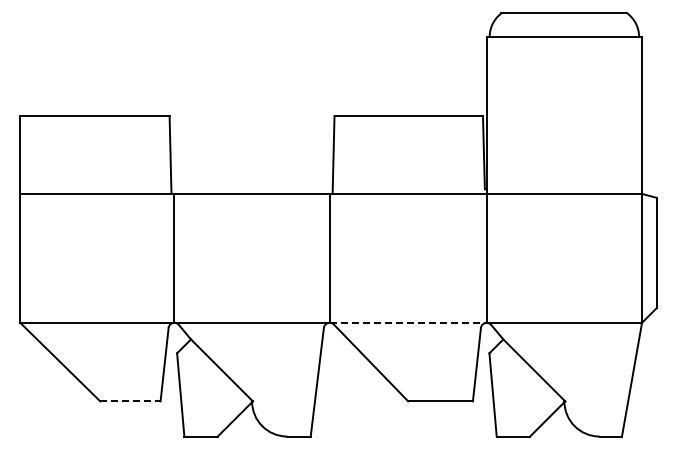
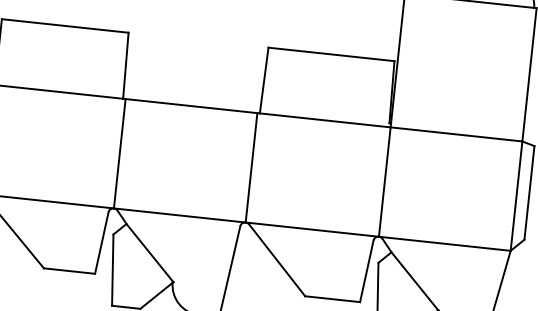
line: (408, 322) -> (312, 229), dashed -> solid
line: (130, 401) -> (69, 271), dashed -> solid

